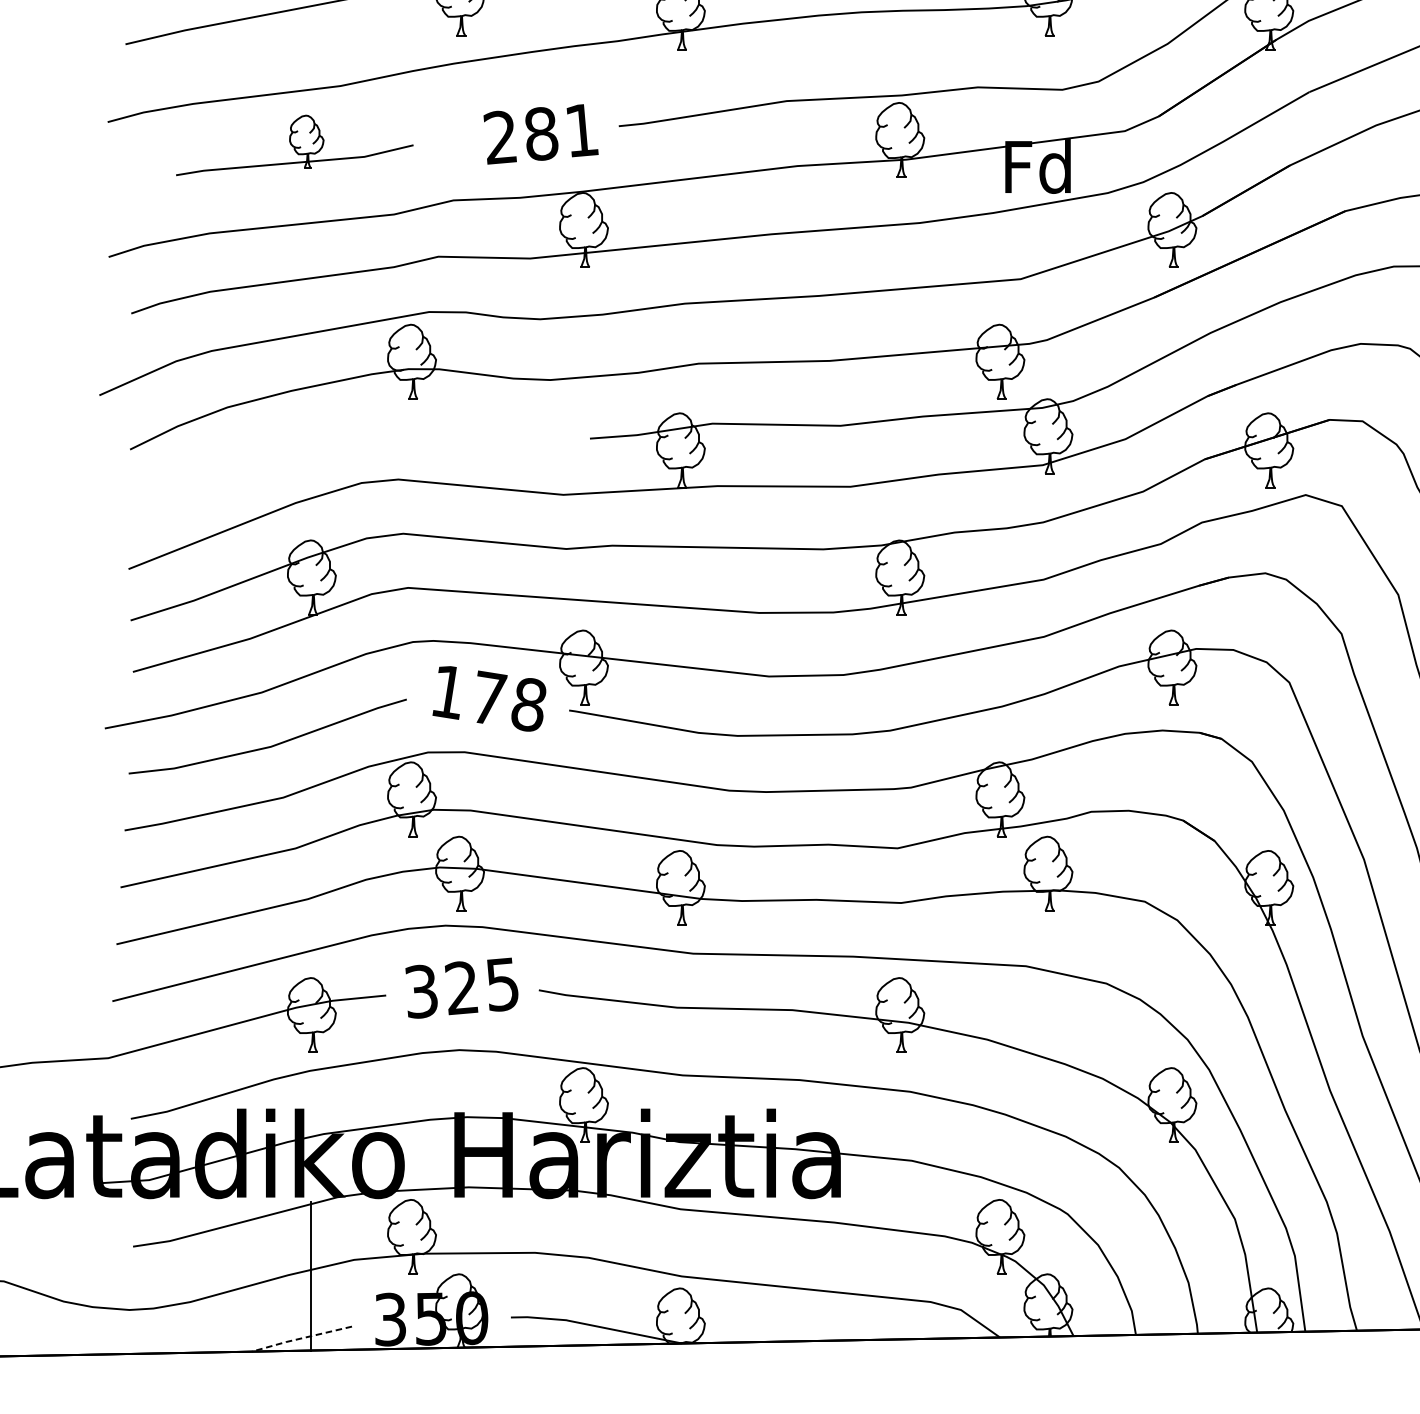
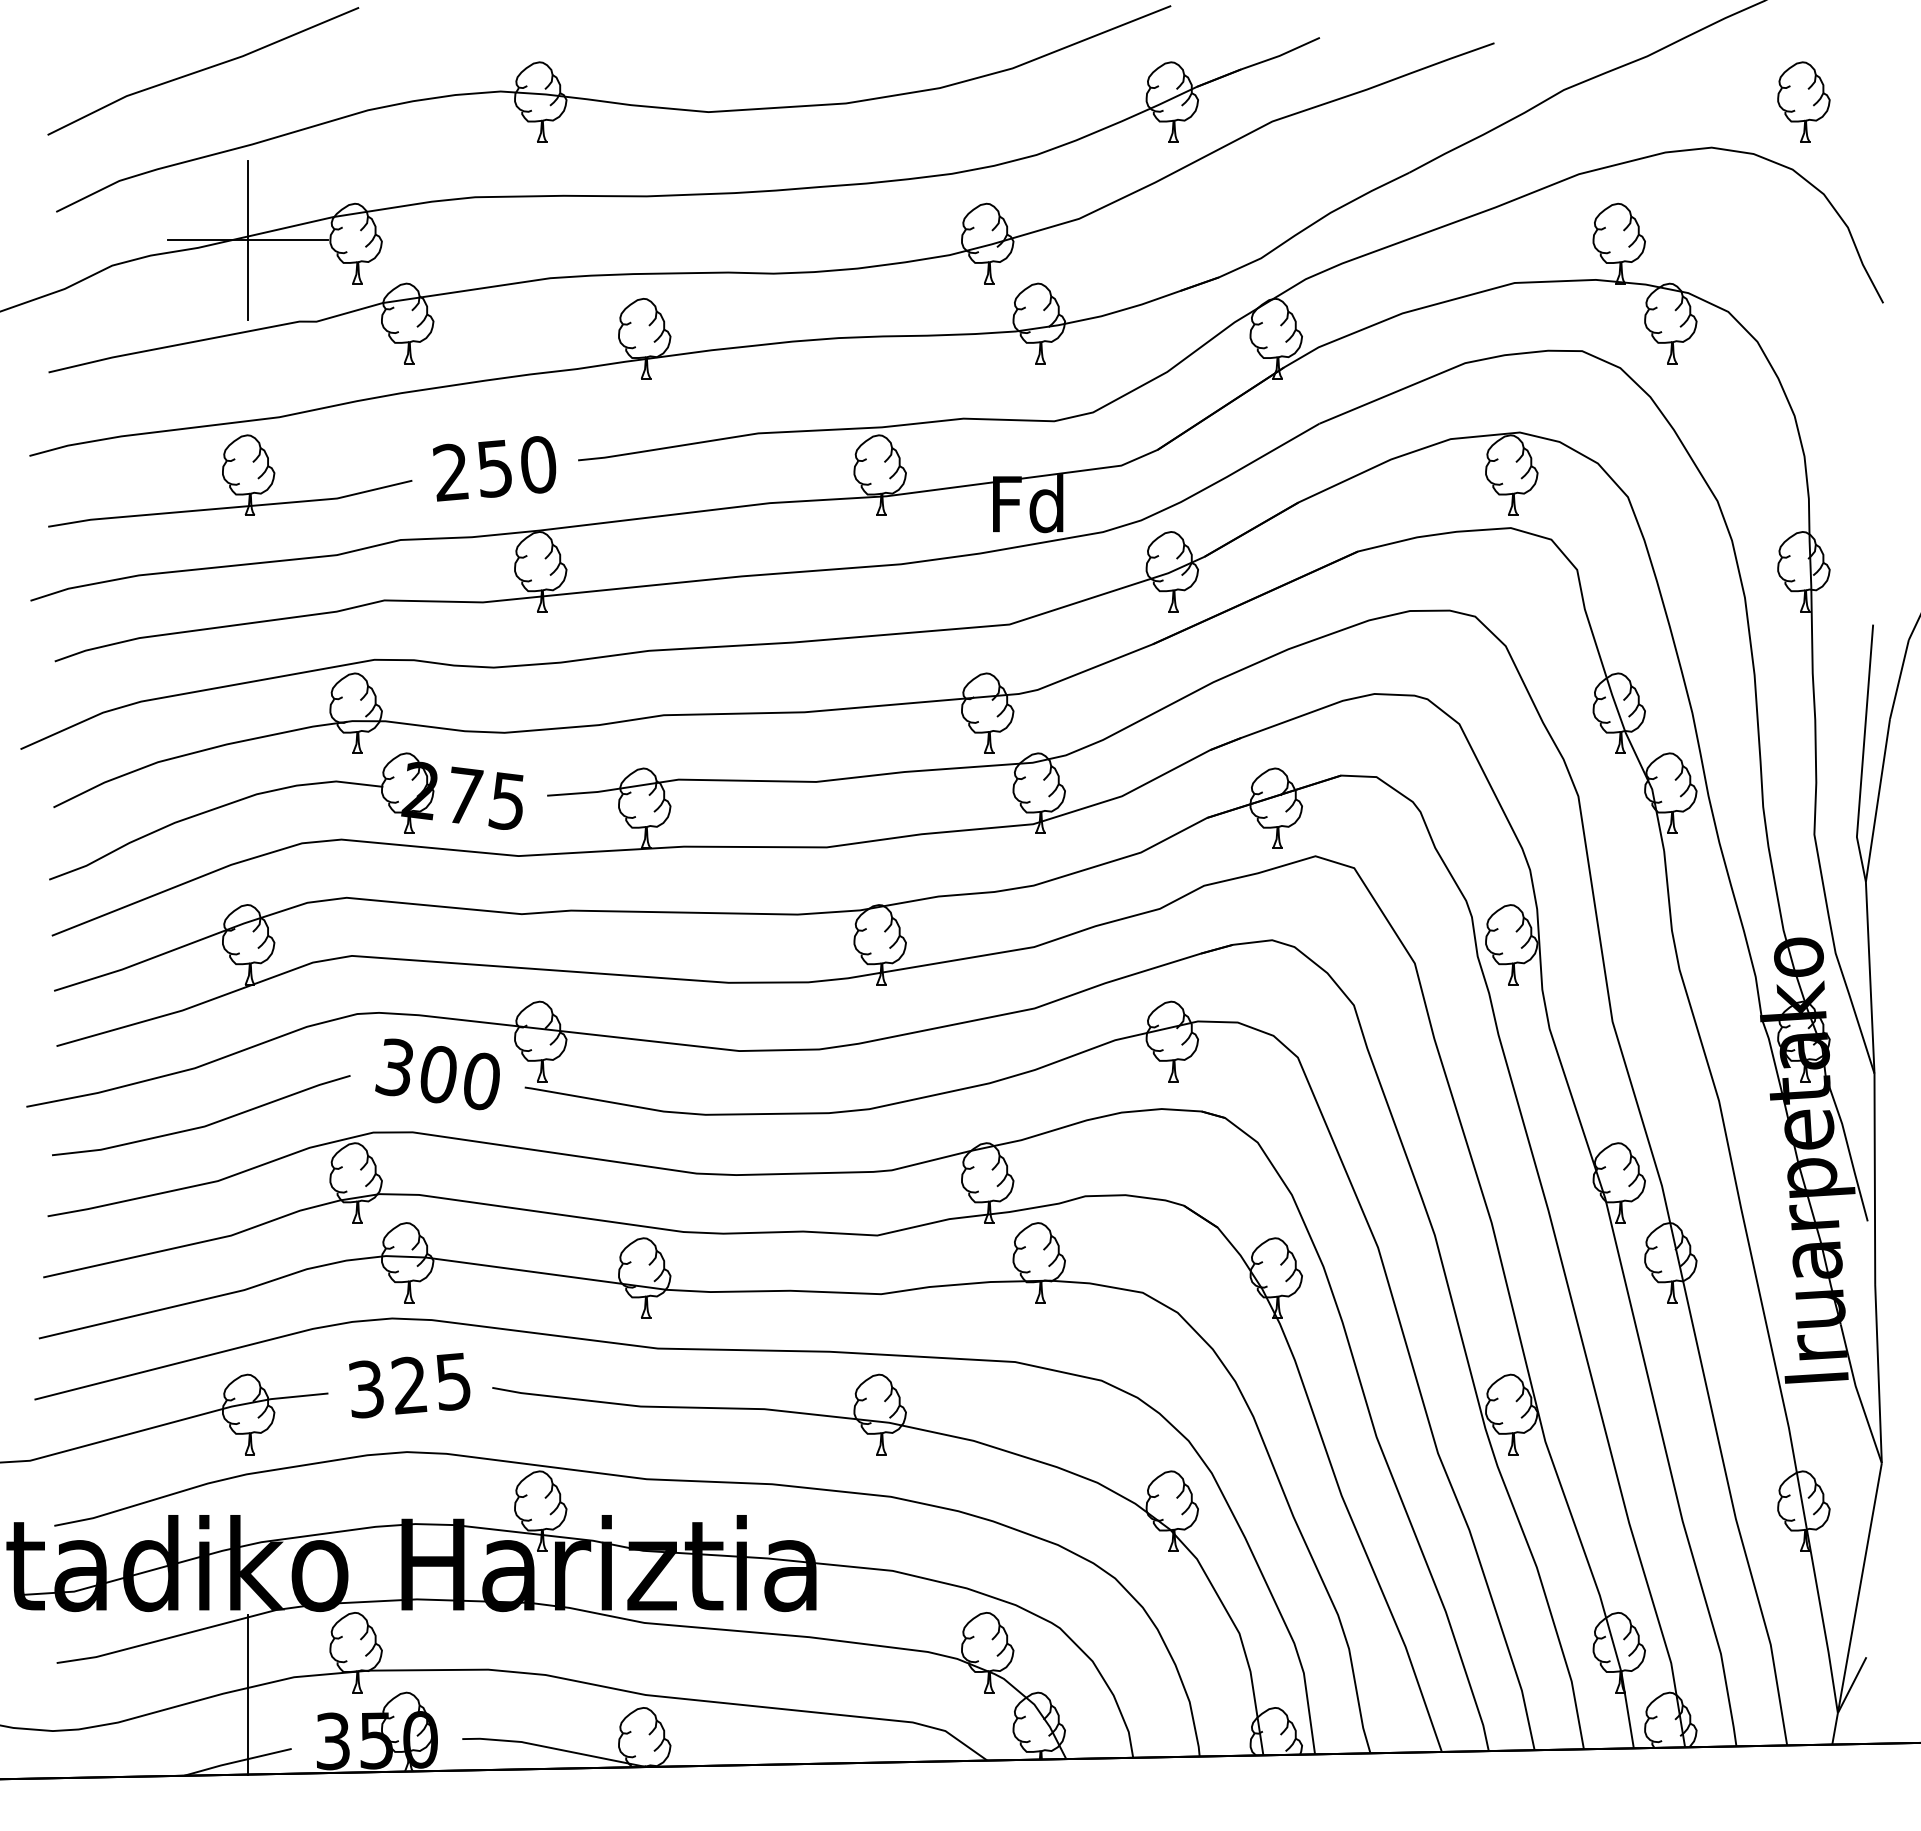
text: (561, 131) -> (516, 466), 281 -> 250
part: (294, 144) -> (230, 480), size x1.43
part: (340, 433) -> (279, 790), added
text: (487, 698) -> (437, 1074), 178 -> 300
line: (300, 1338) -> (236, 1761), dashed -> solid

